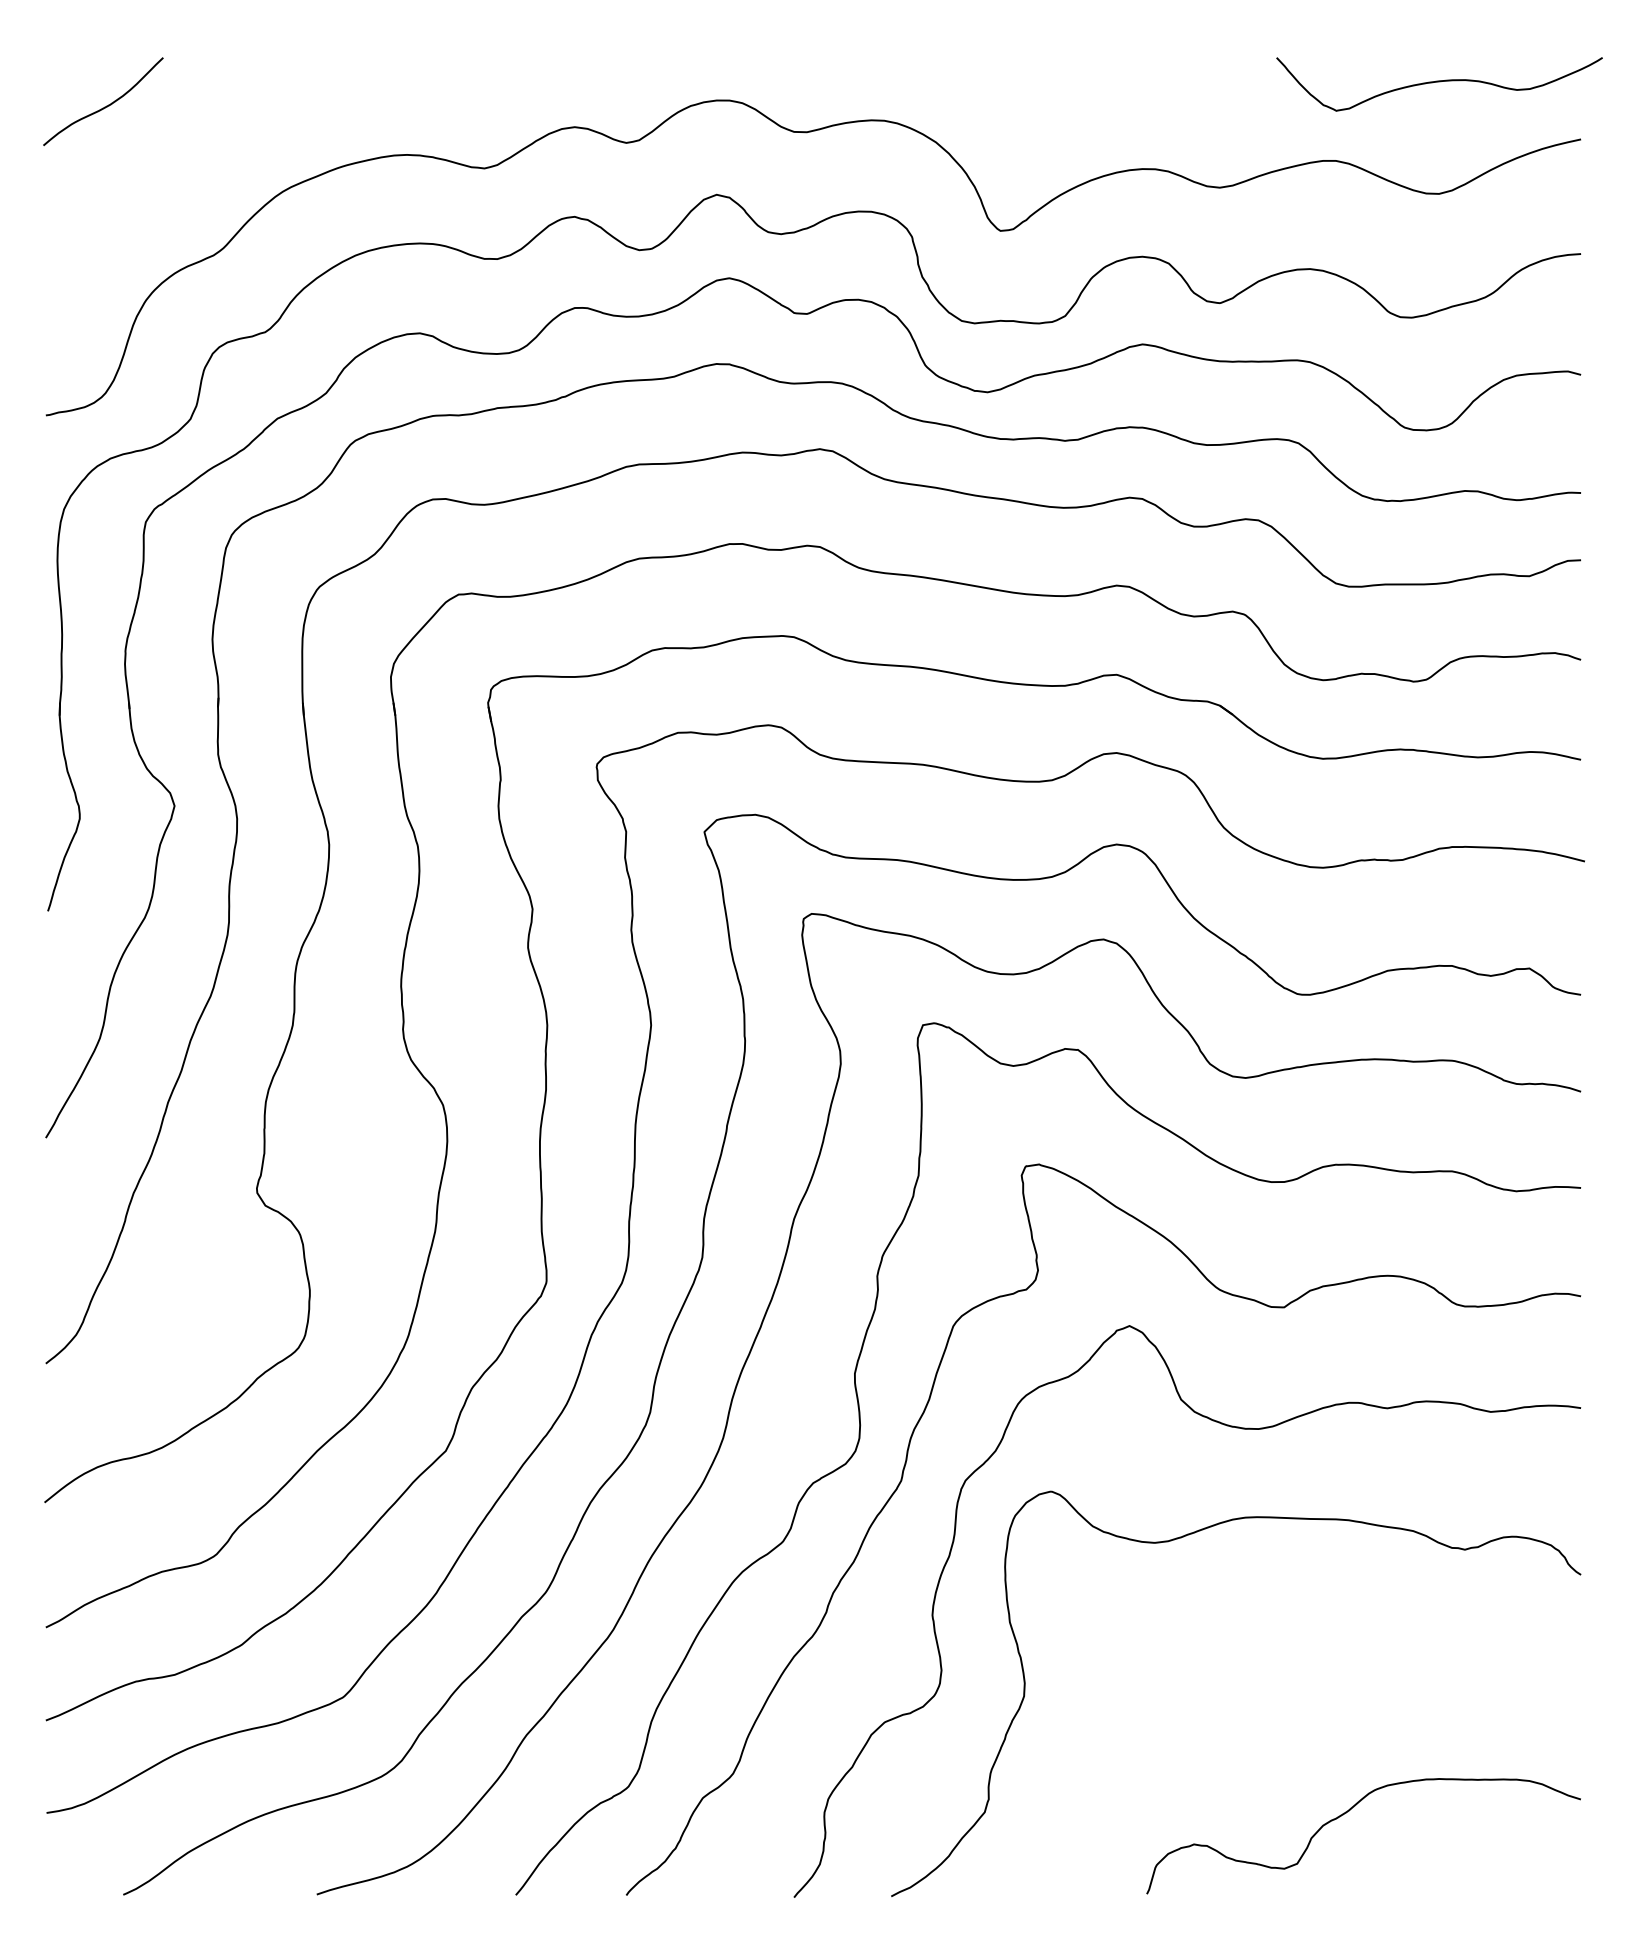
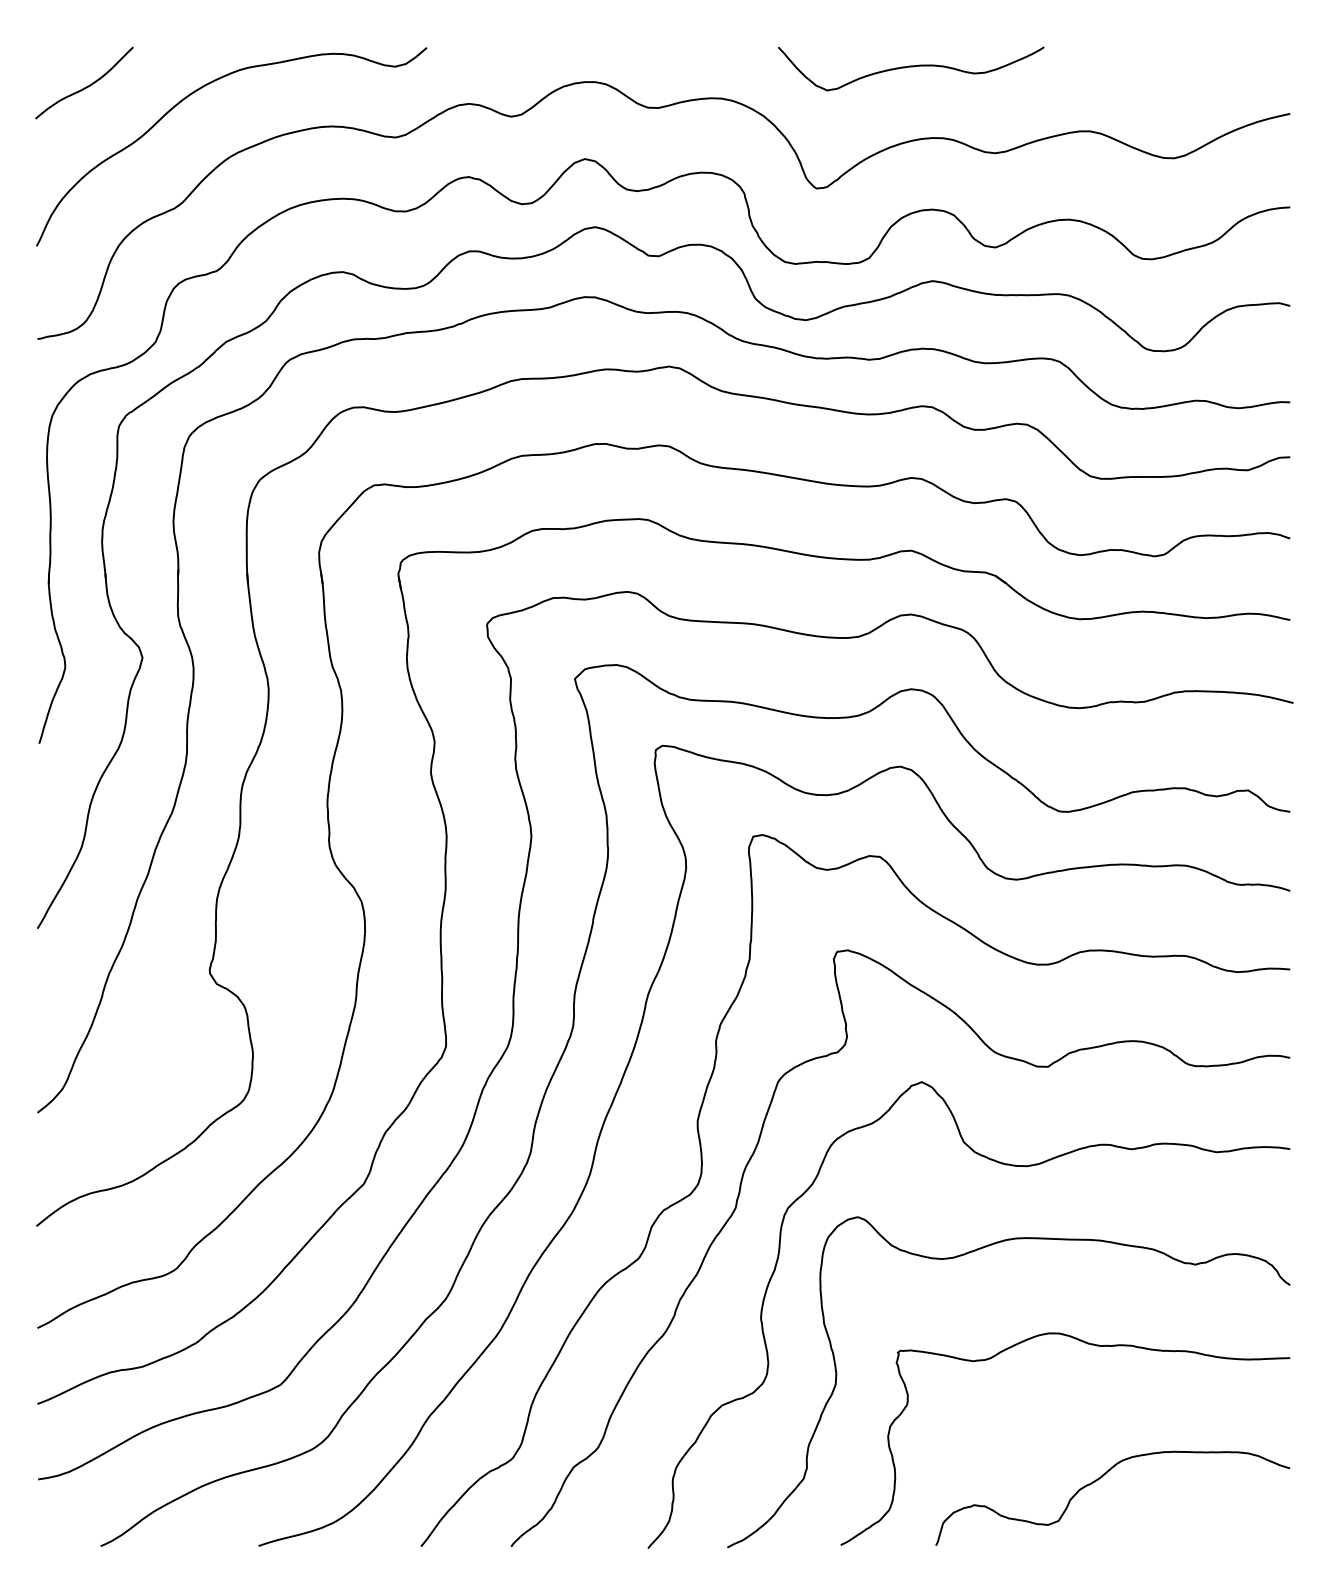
curve: (1439, 82) -> (911, 67), moved
curve: (240, 112) -> (196, 91), added
curve: (1333, 1647) -> (1088, 1344), added

